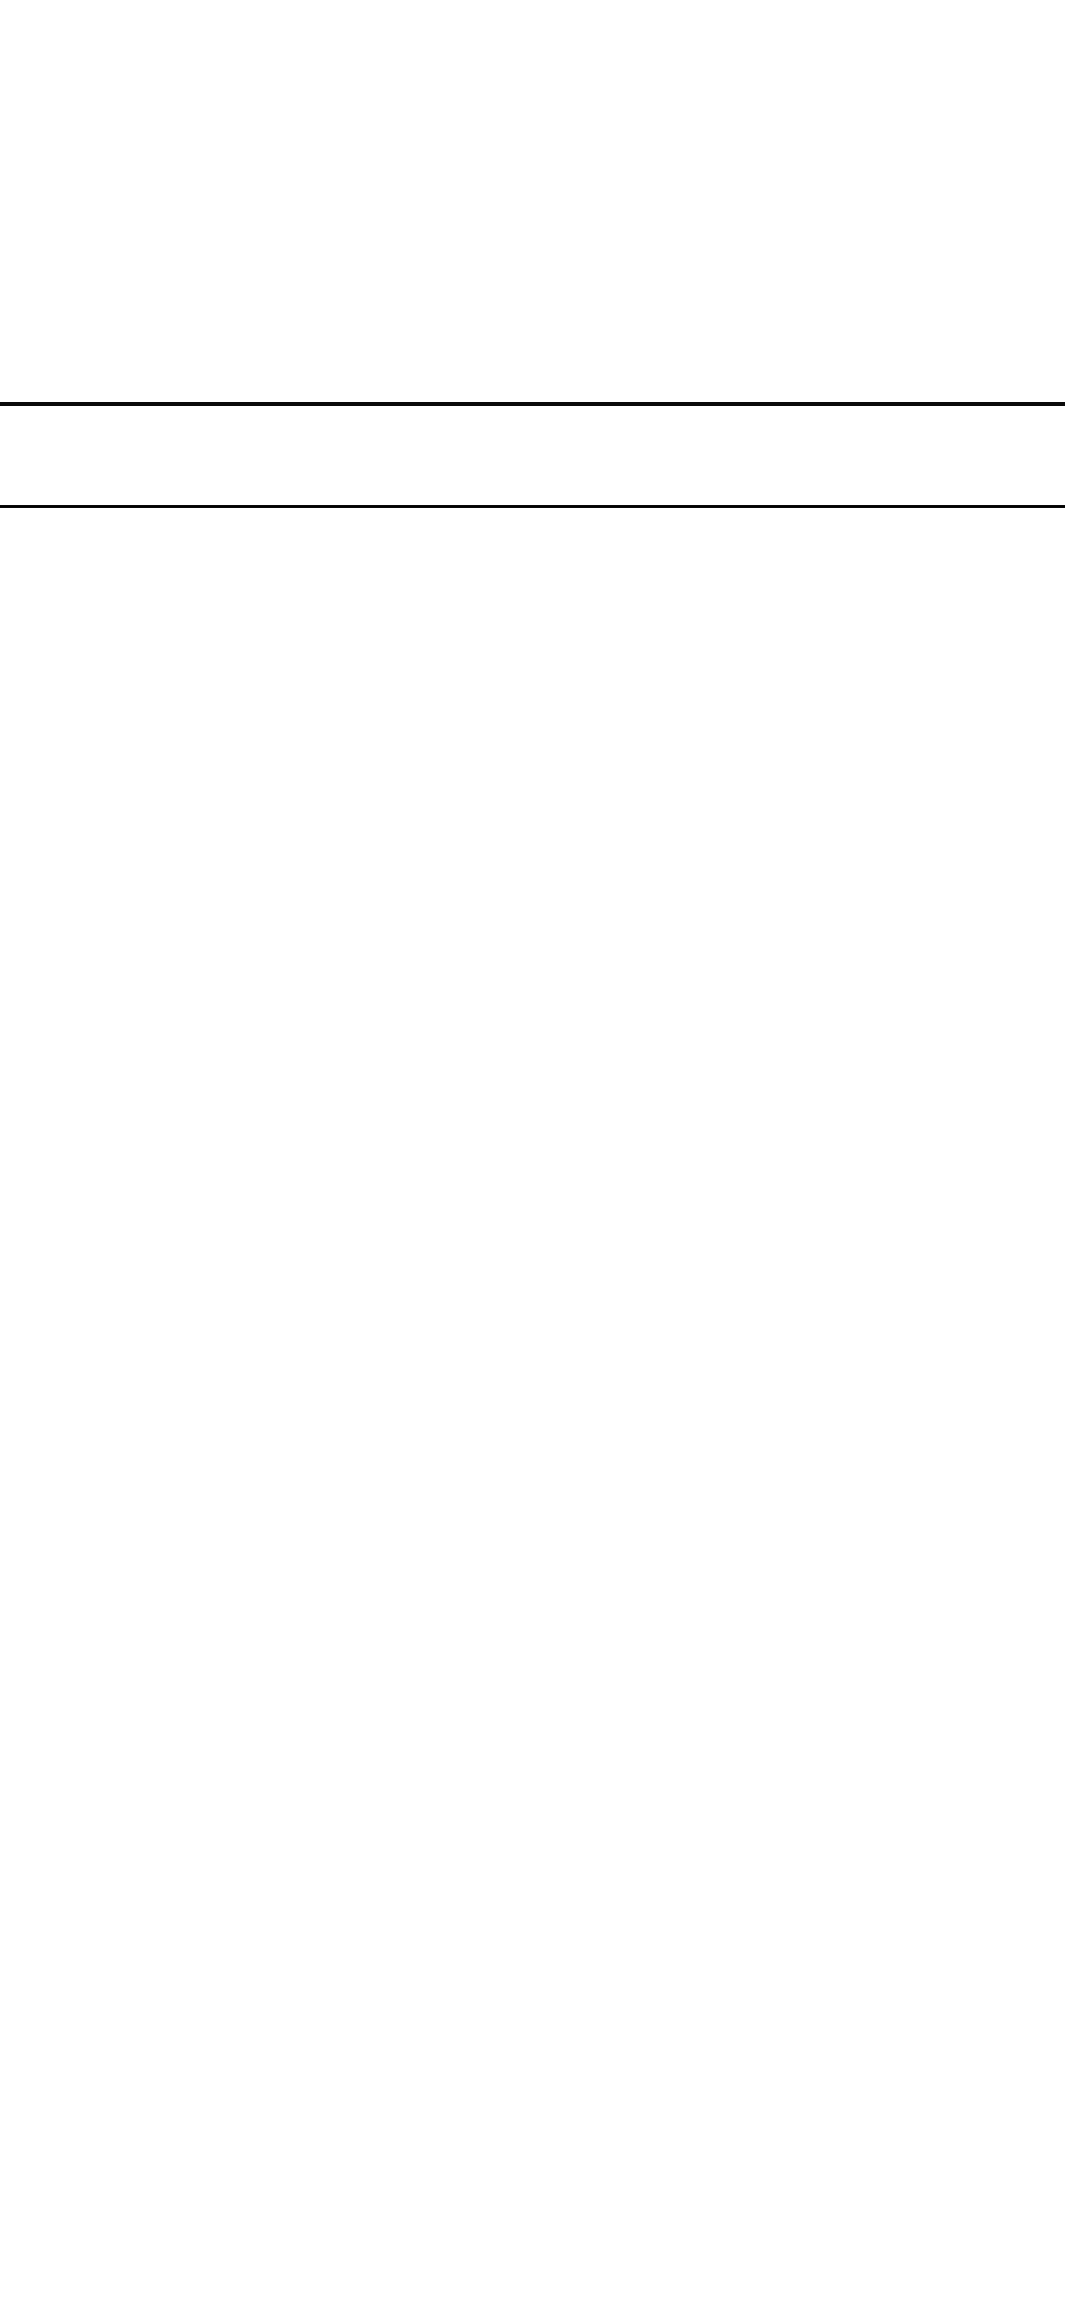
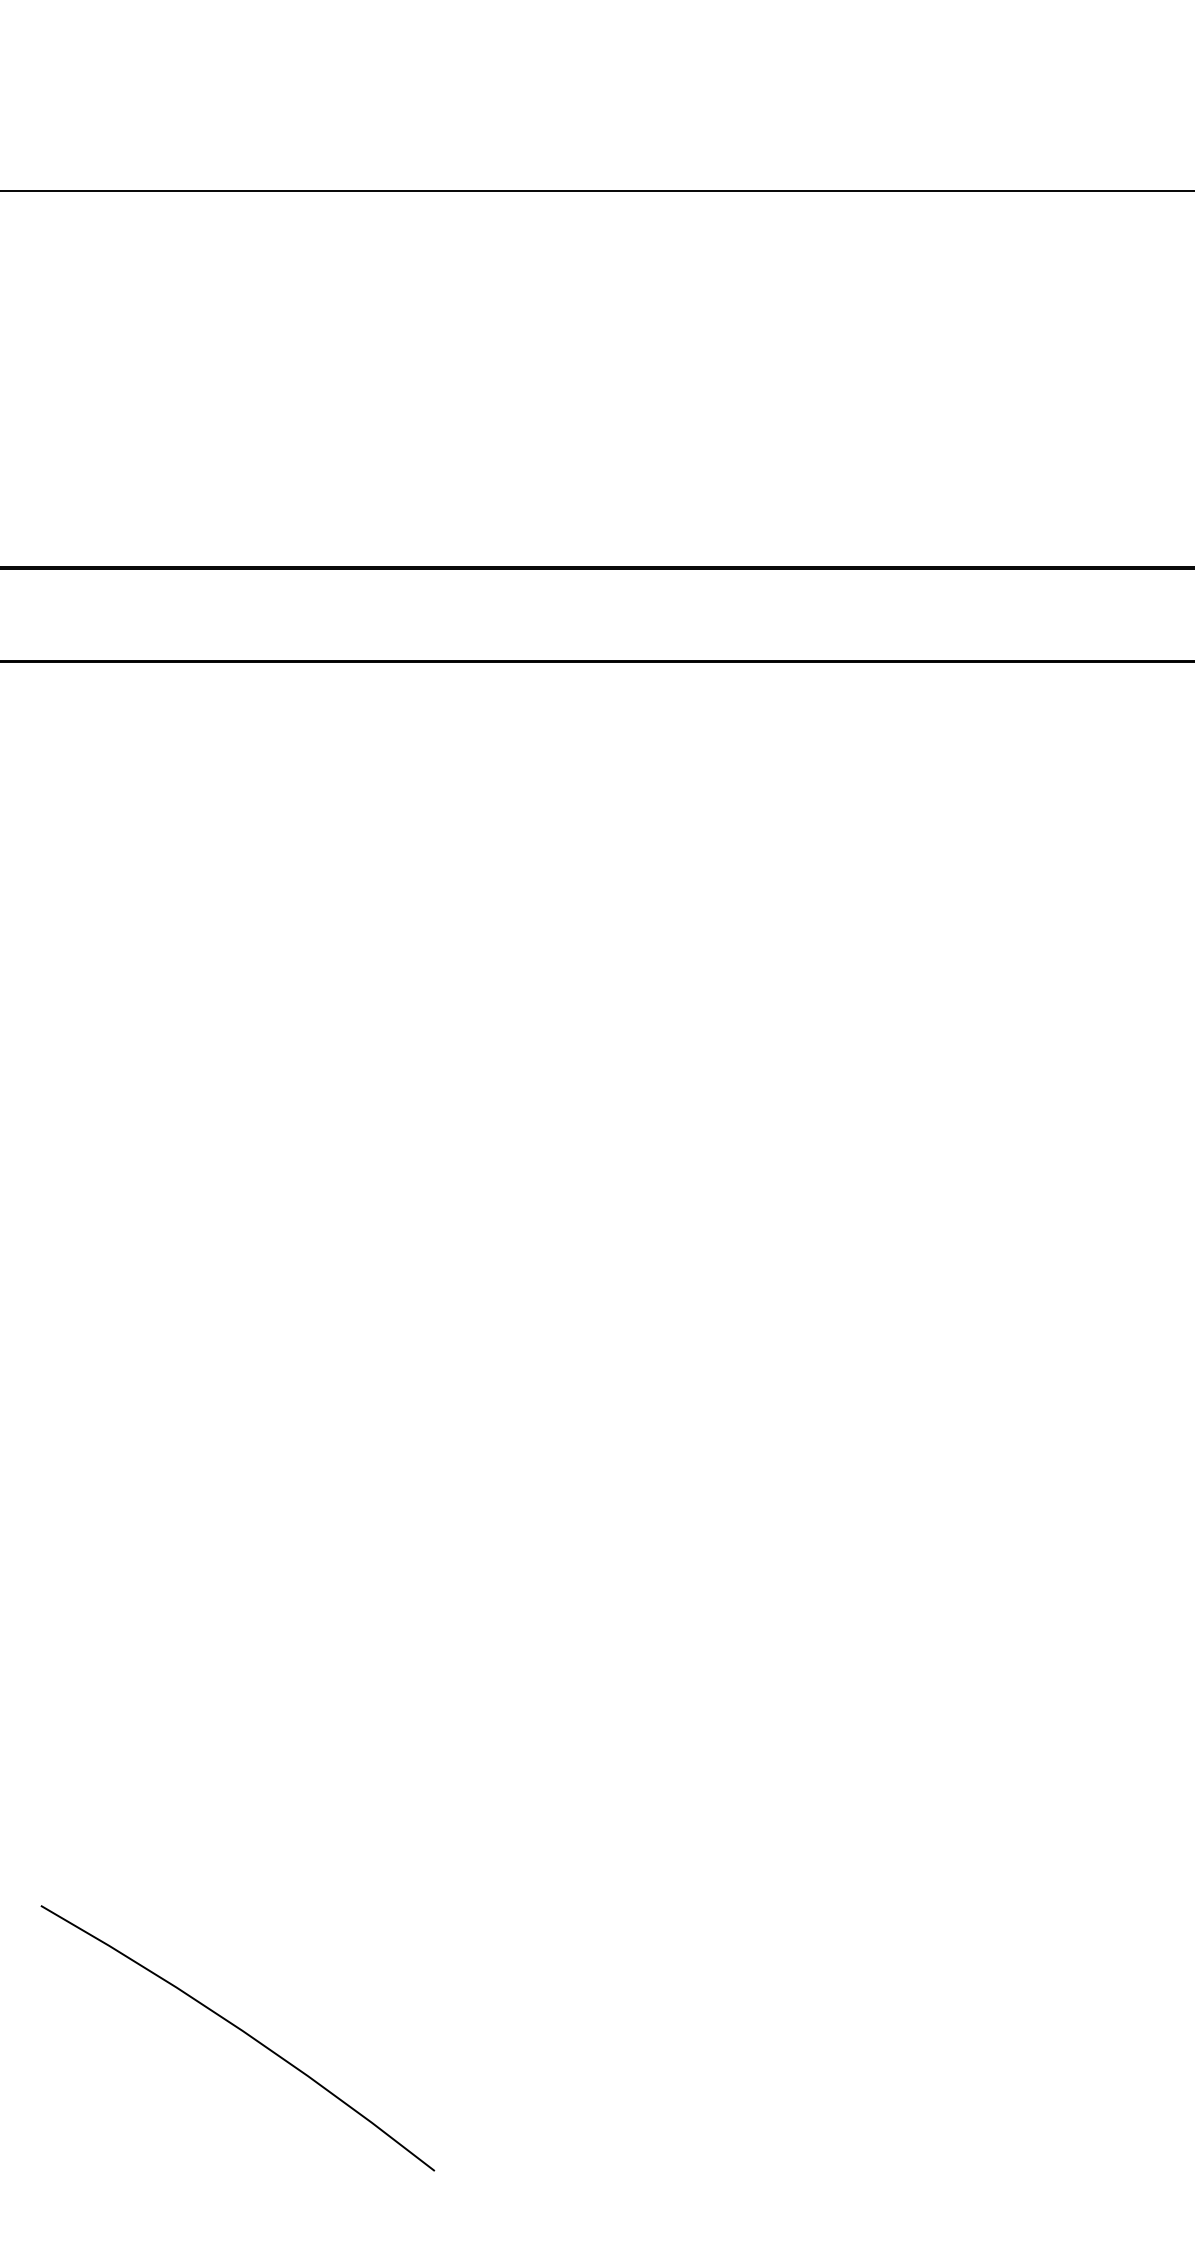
curve: (286, 2002) -> (241, 2031), added

